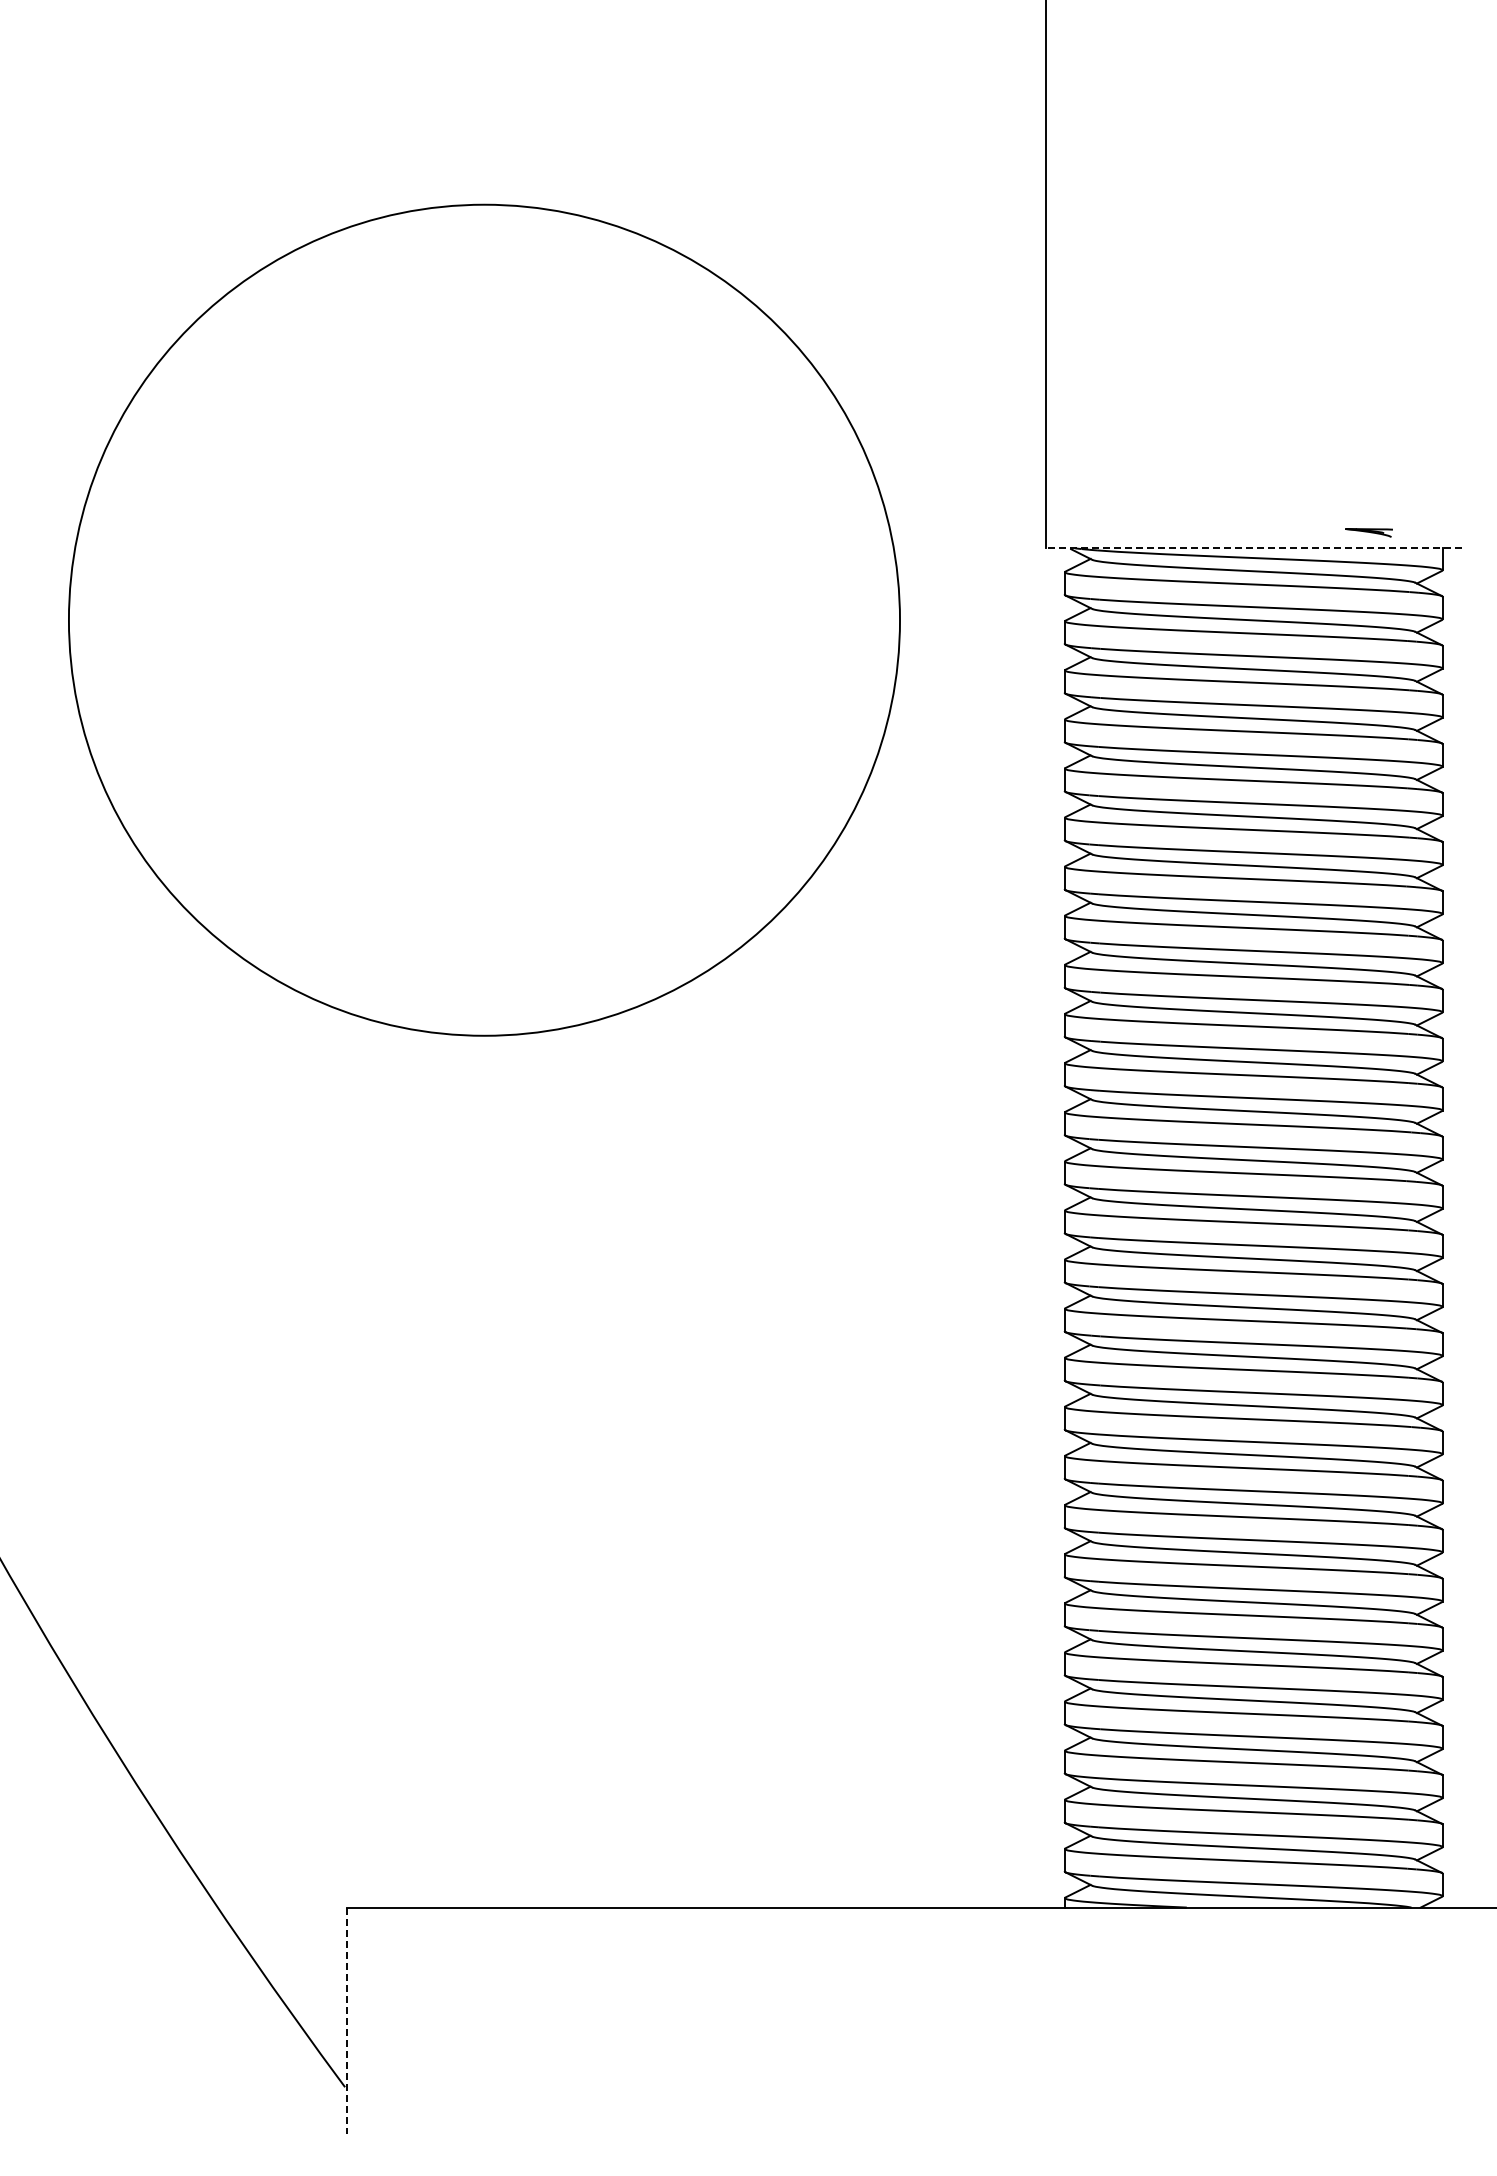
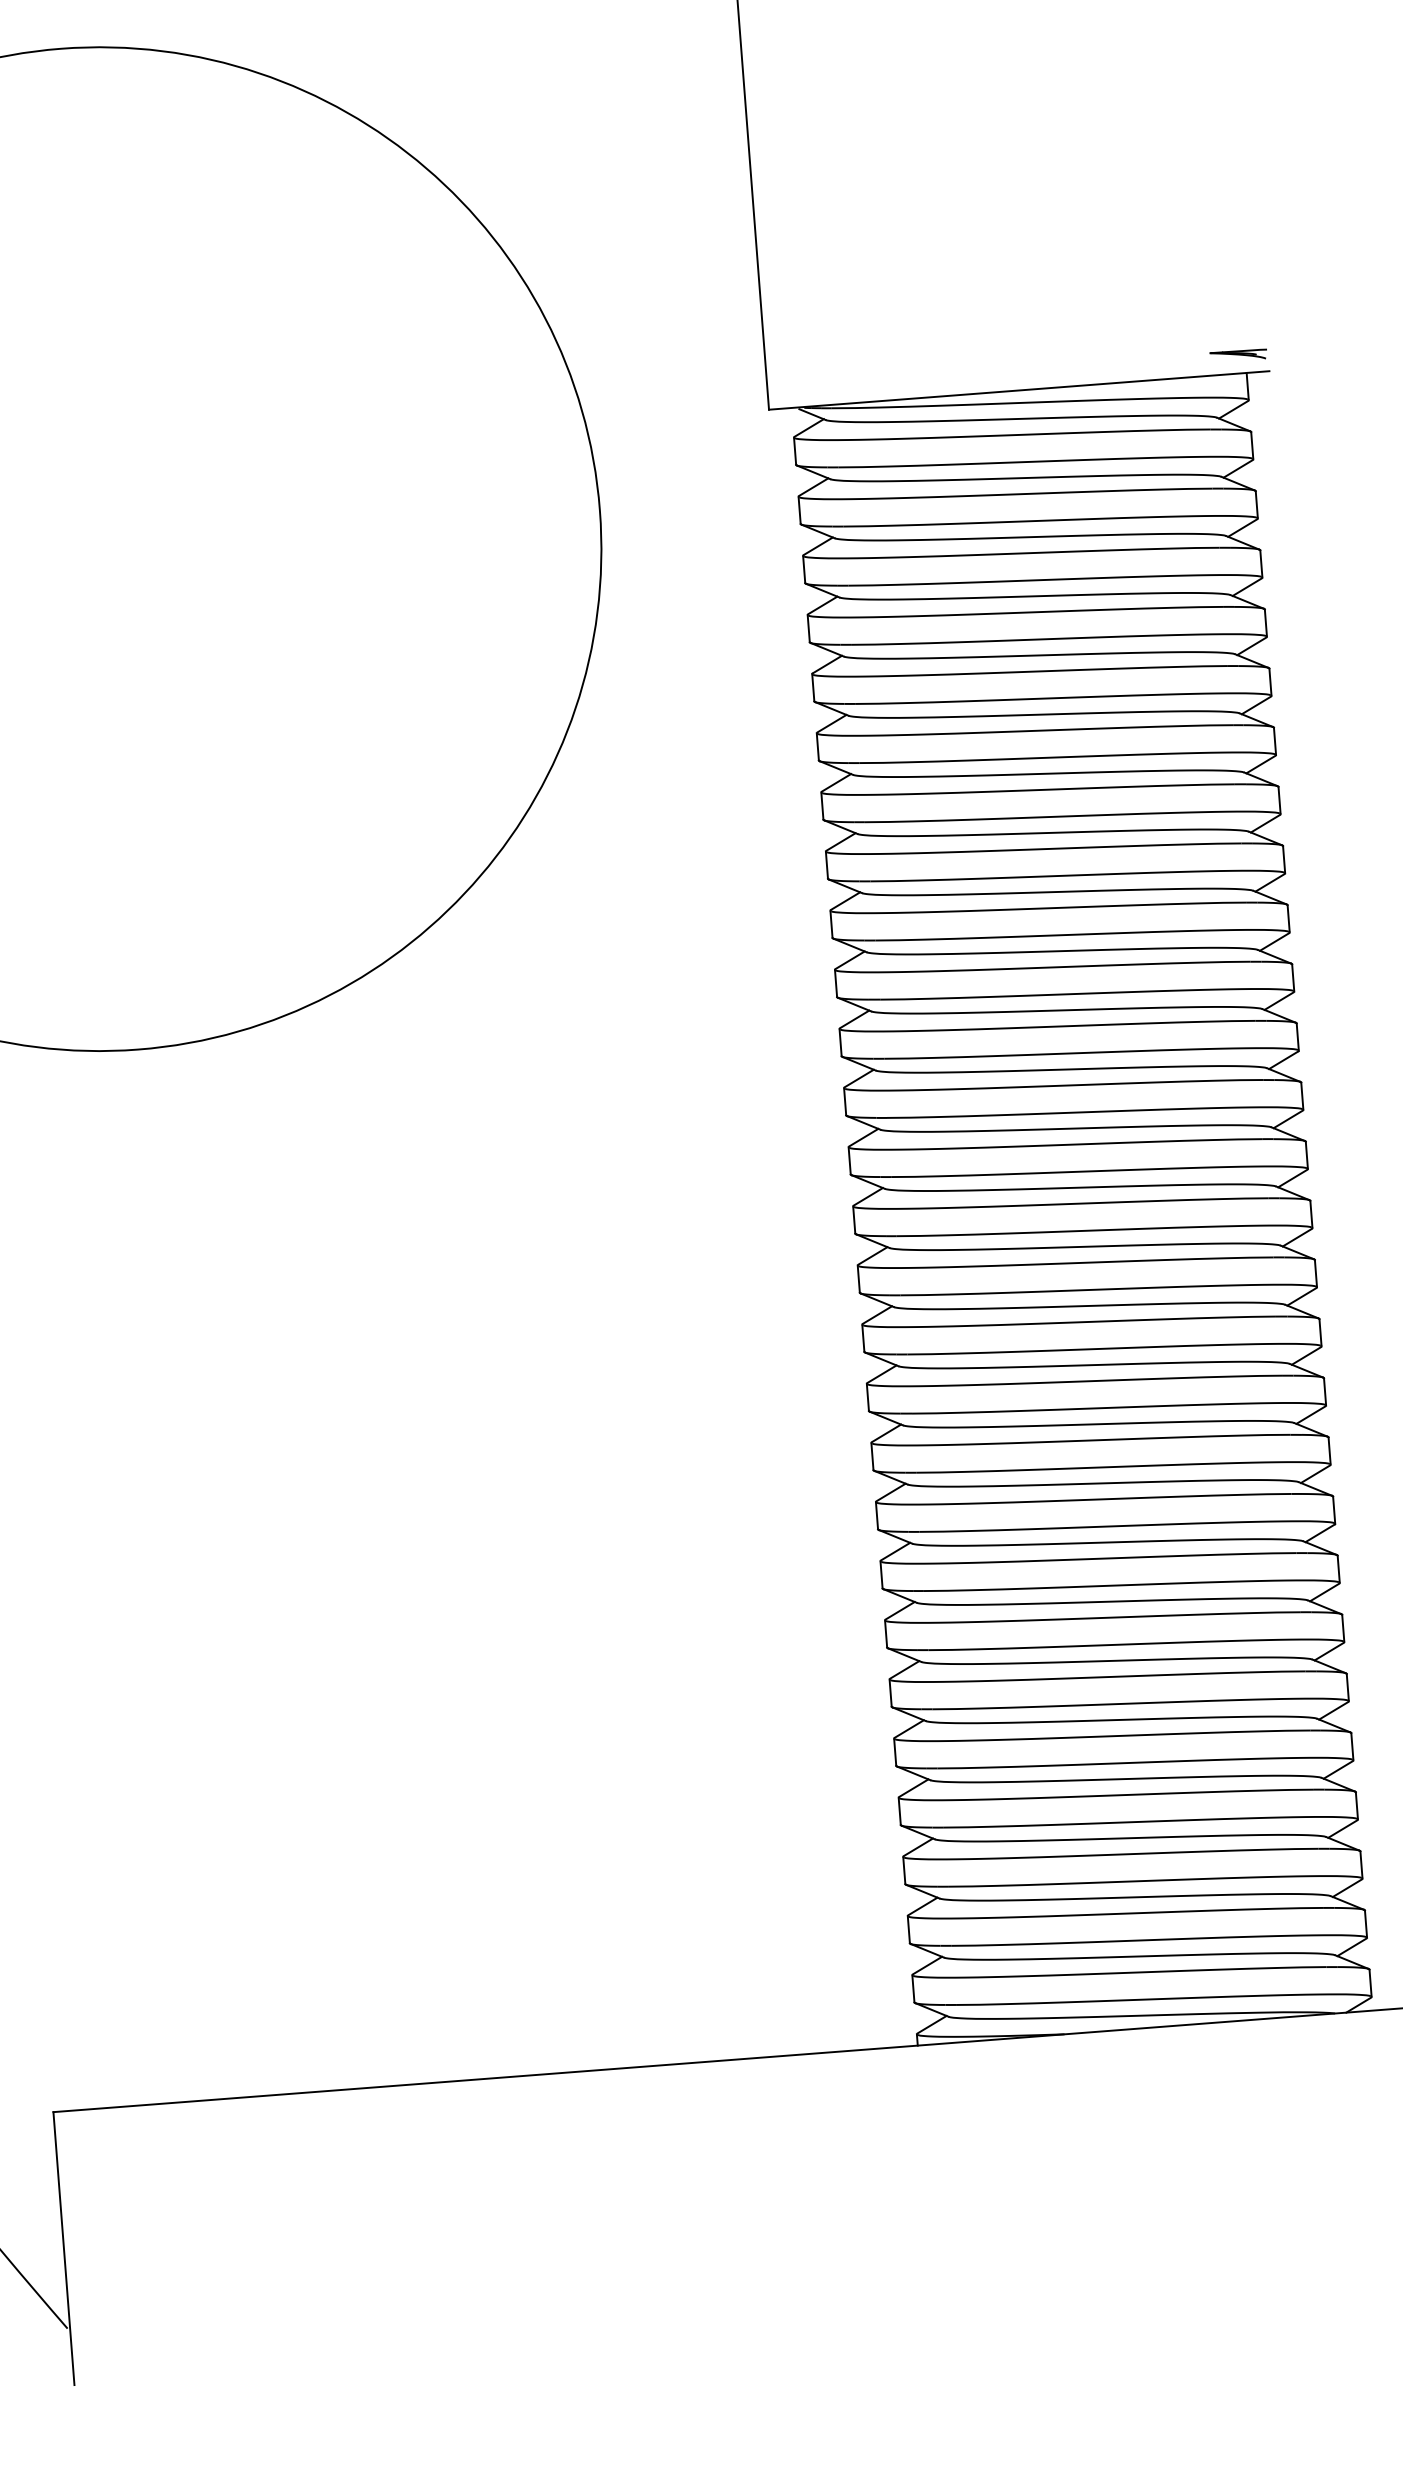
part: (1368, 532) -> (1237, 355), moved
line: (1253, 547) -> (1018, 390), dashed -> solid
line: (347, 2021) -> (64, 2249), dashed -> solid

